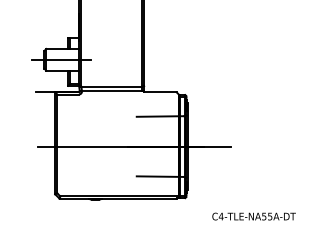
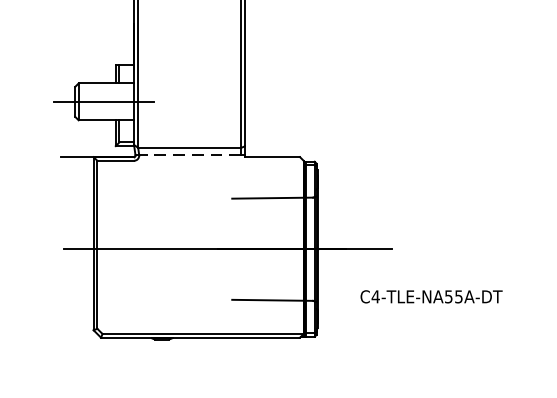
line: (111, 91) -> (189, 155), solid -> dashed
text: (253, 216) -> (430, 296), moved

